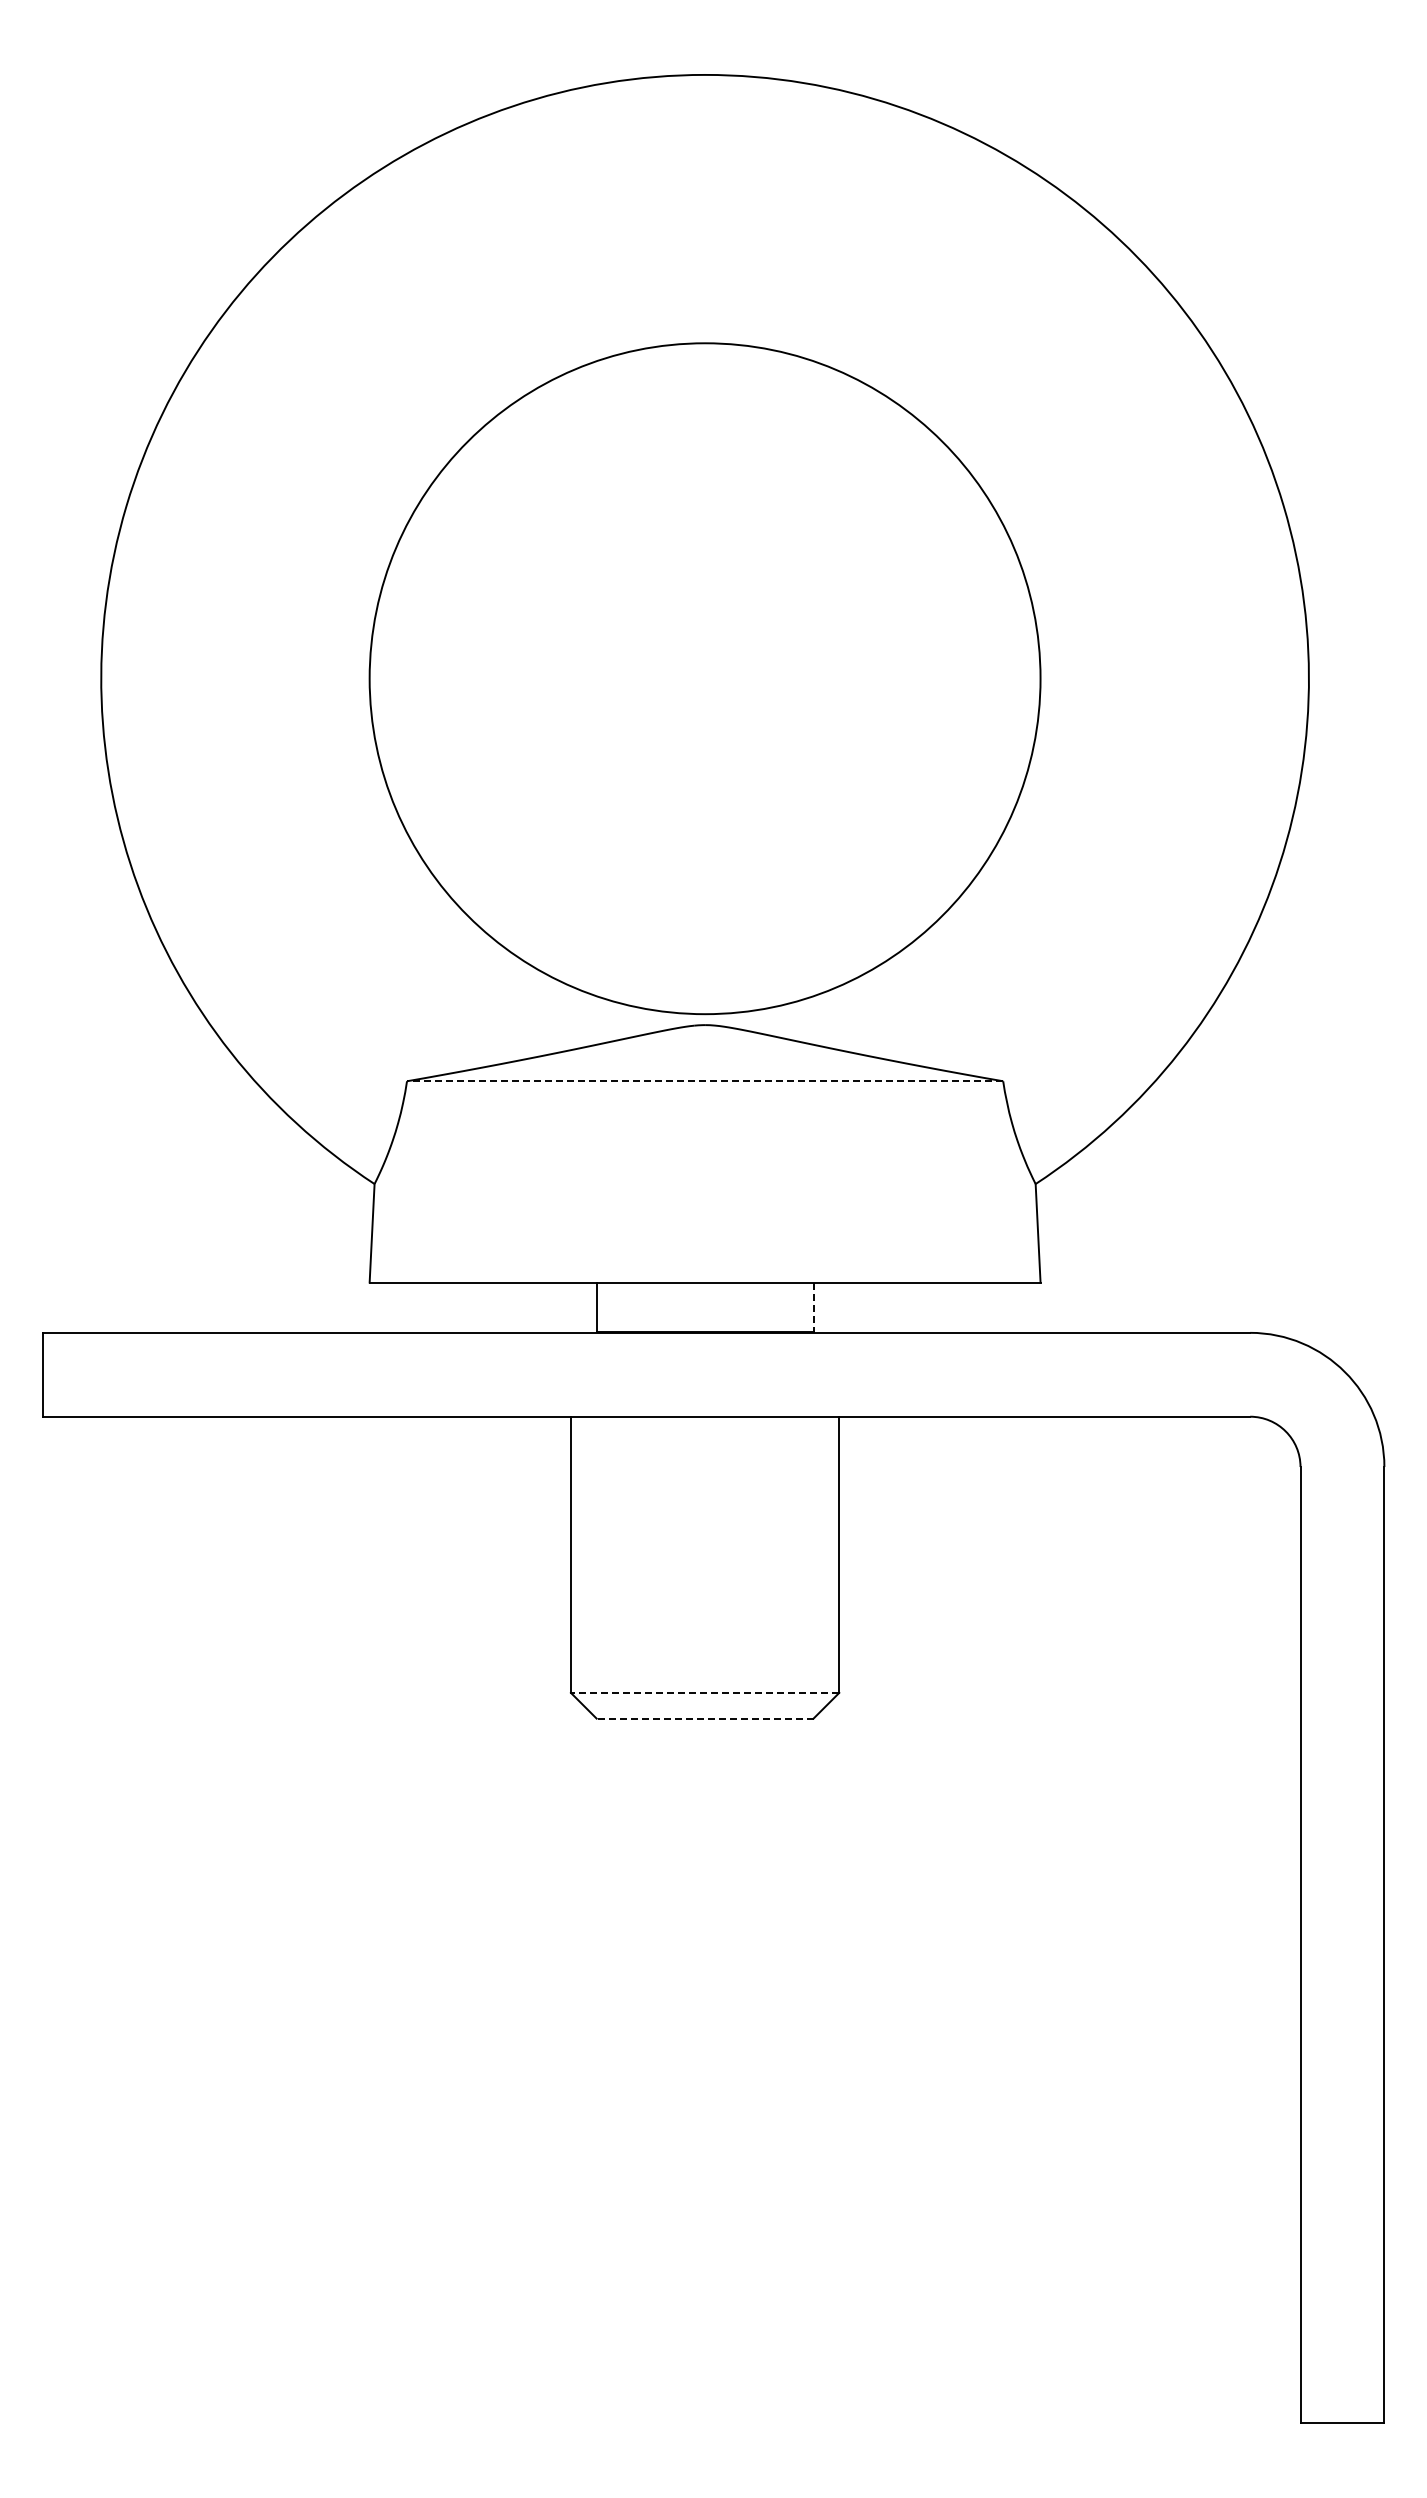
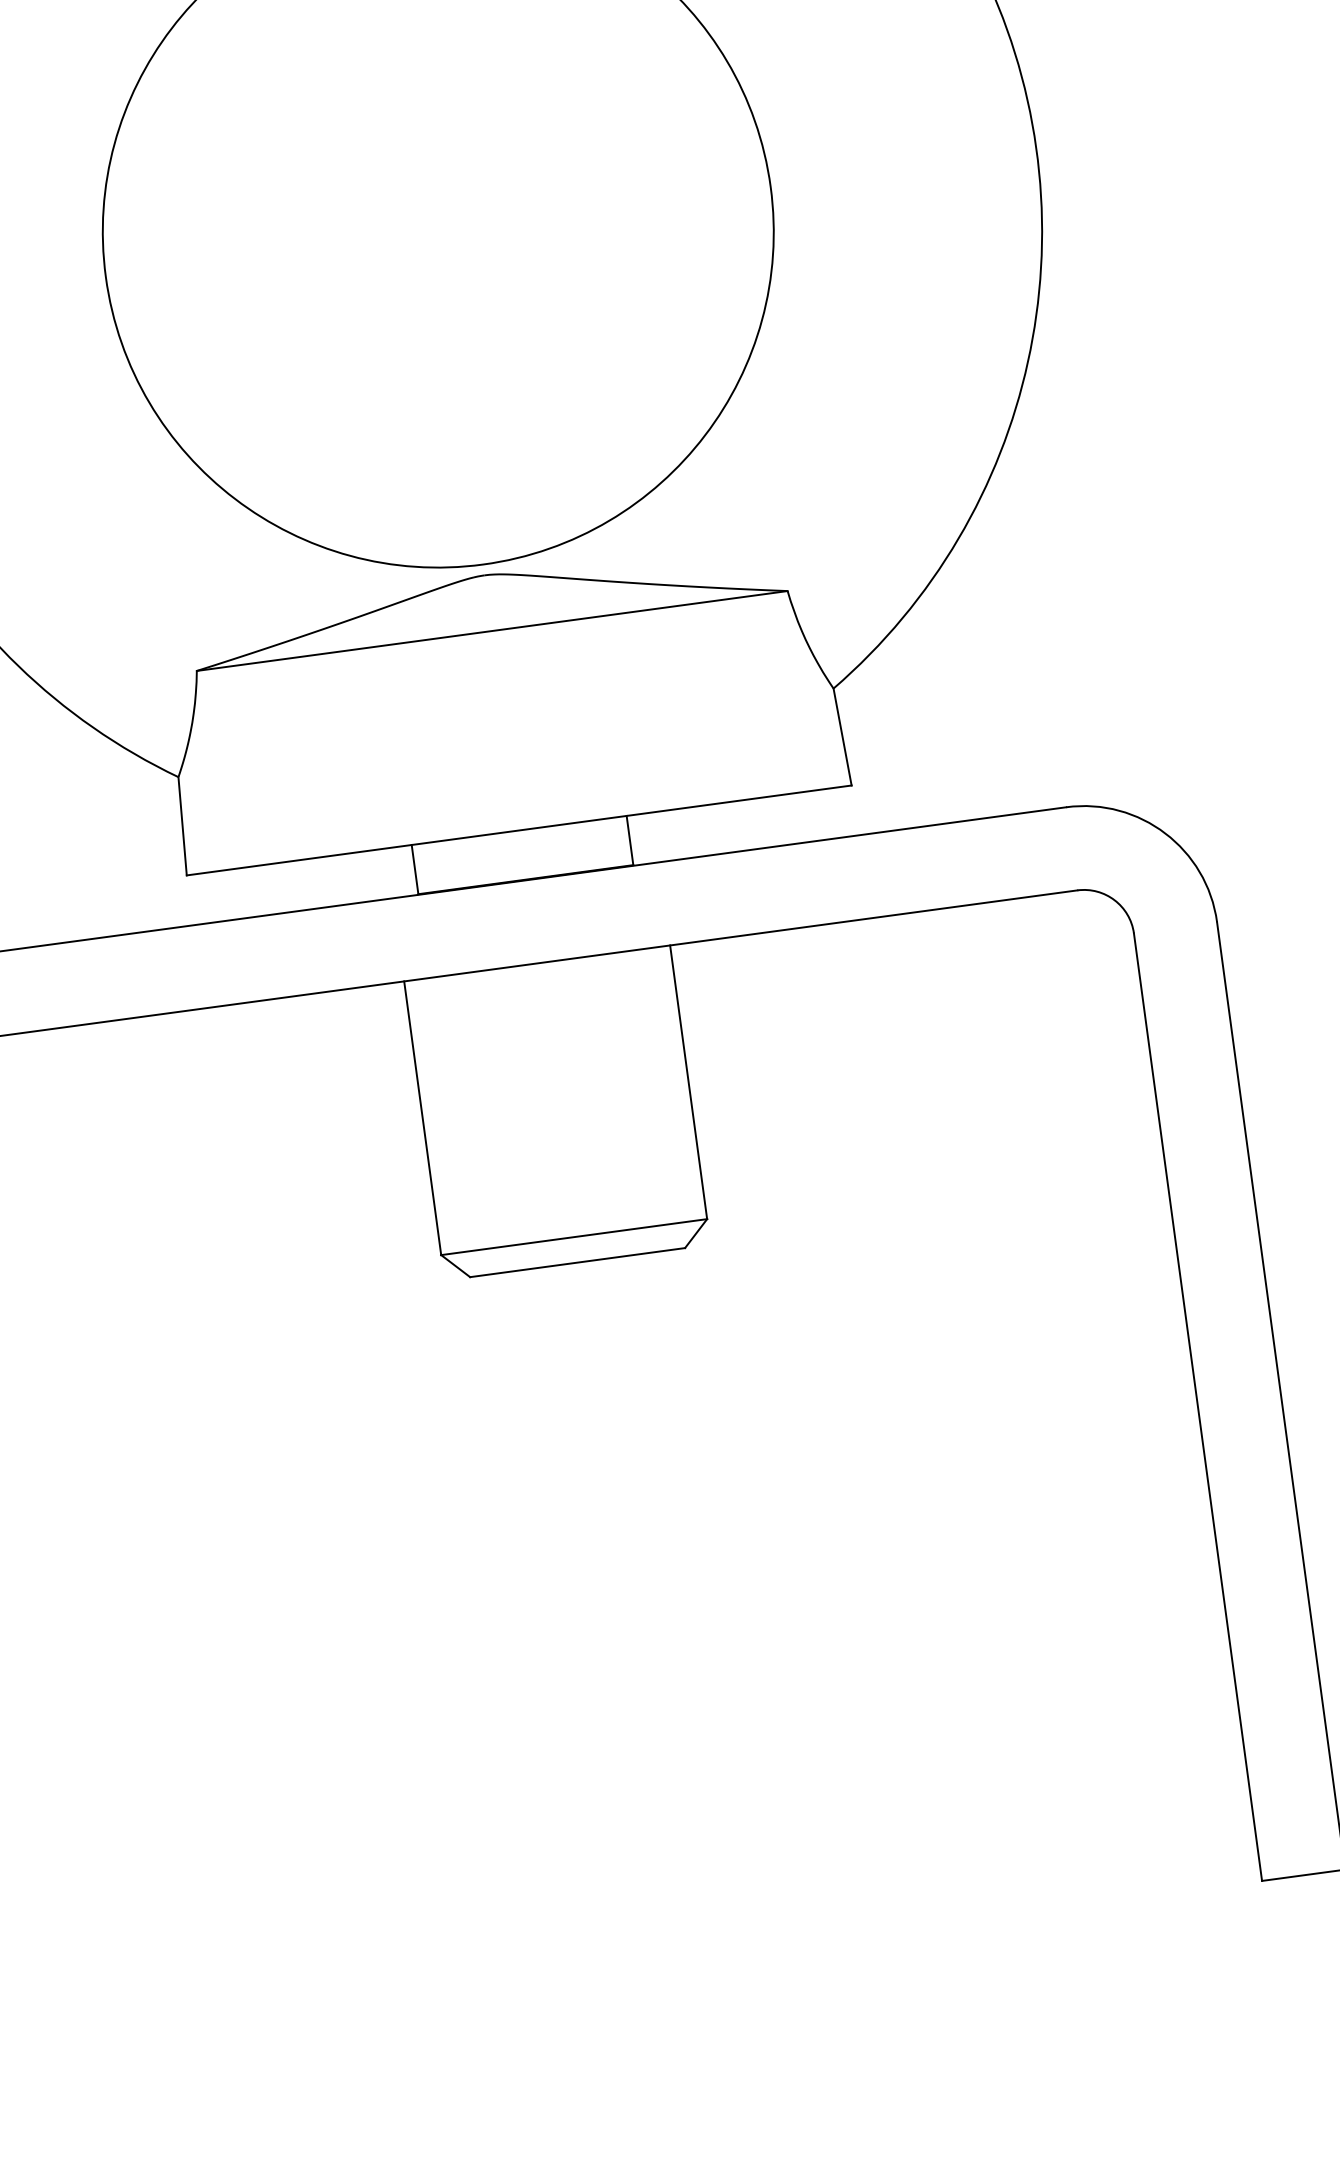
line: (704, 1081) -> (491, 631), dashed -> solid
line: (813, 1307) -> (629, 840), dashed -> solid
line: (704, 1692) -> (573, 1236), dashed -> solid
line: (704, 1718) -> (577, 1262), dashed -> solid

